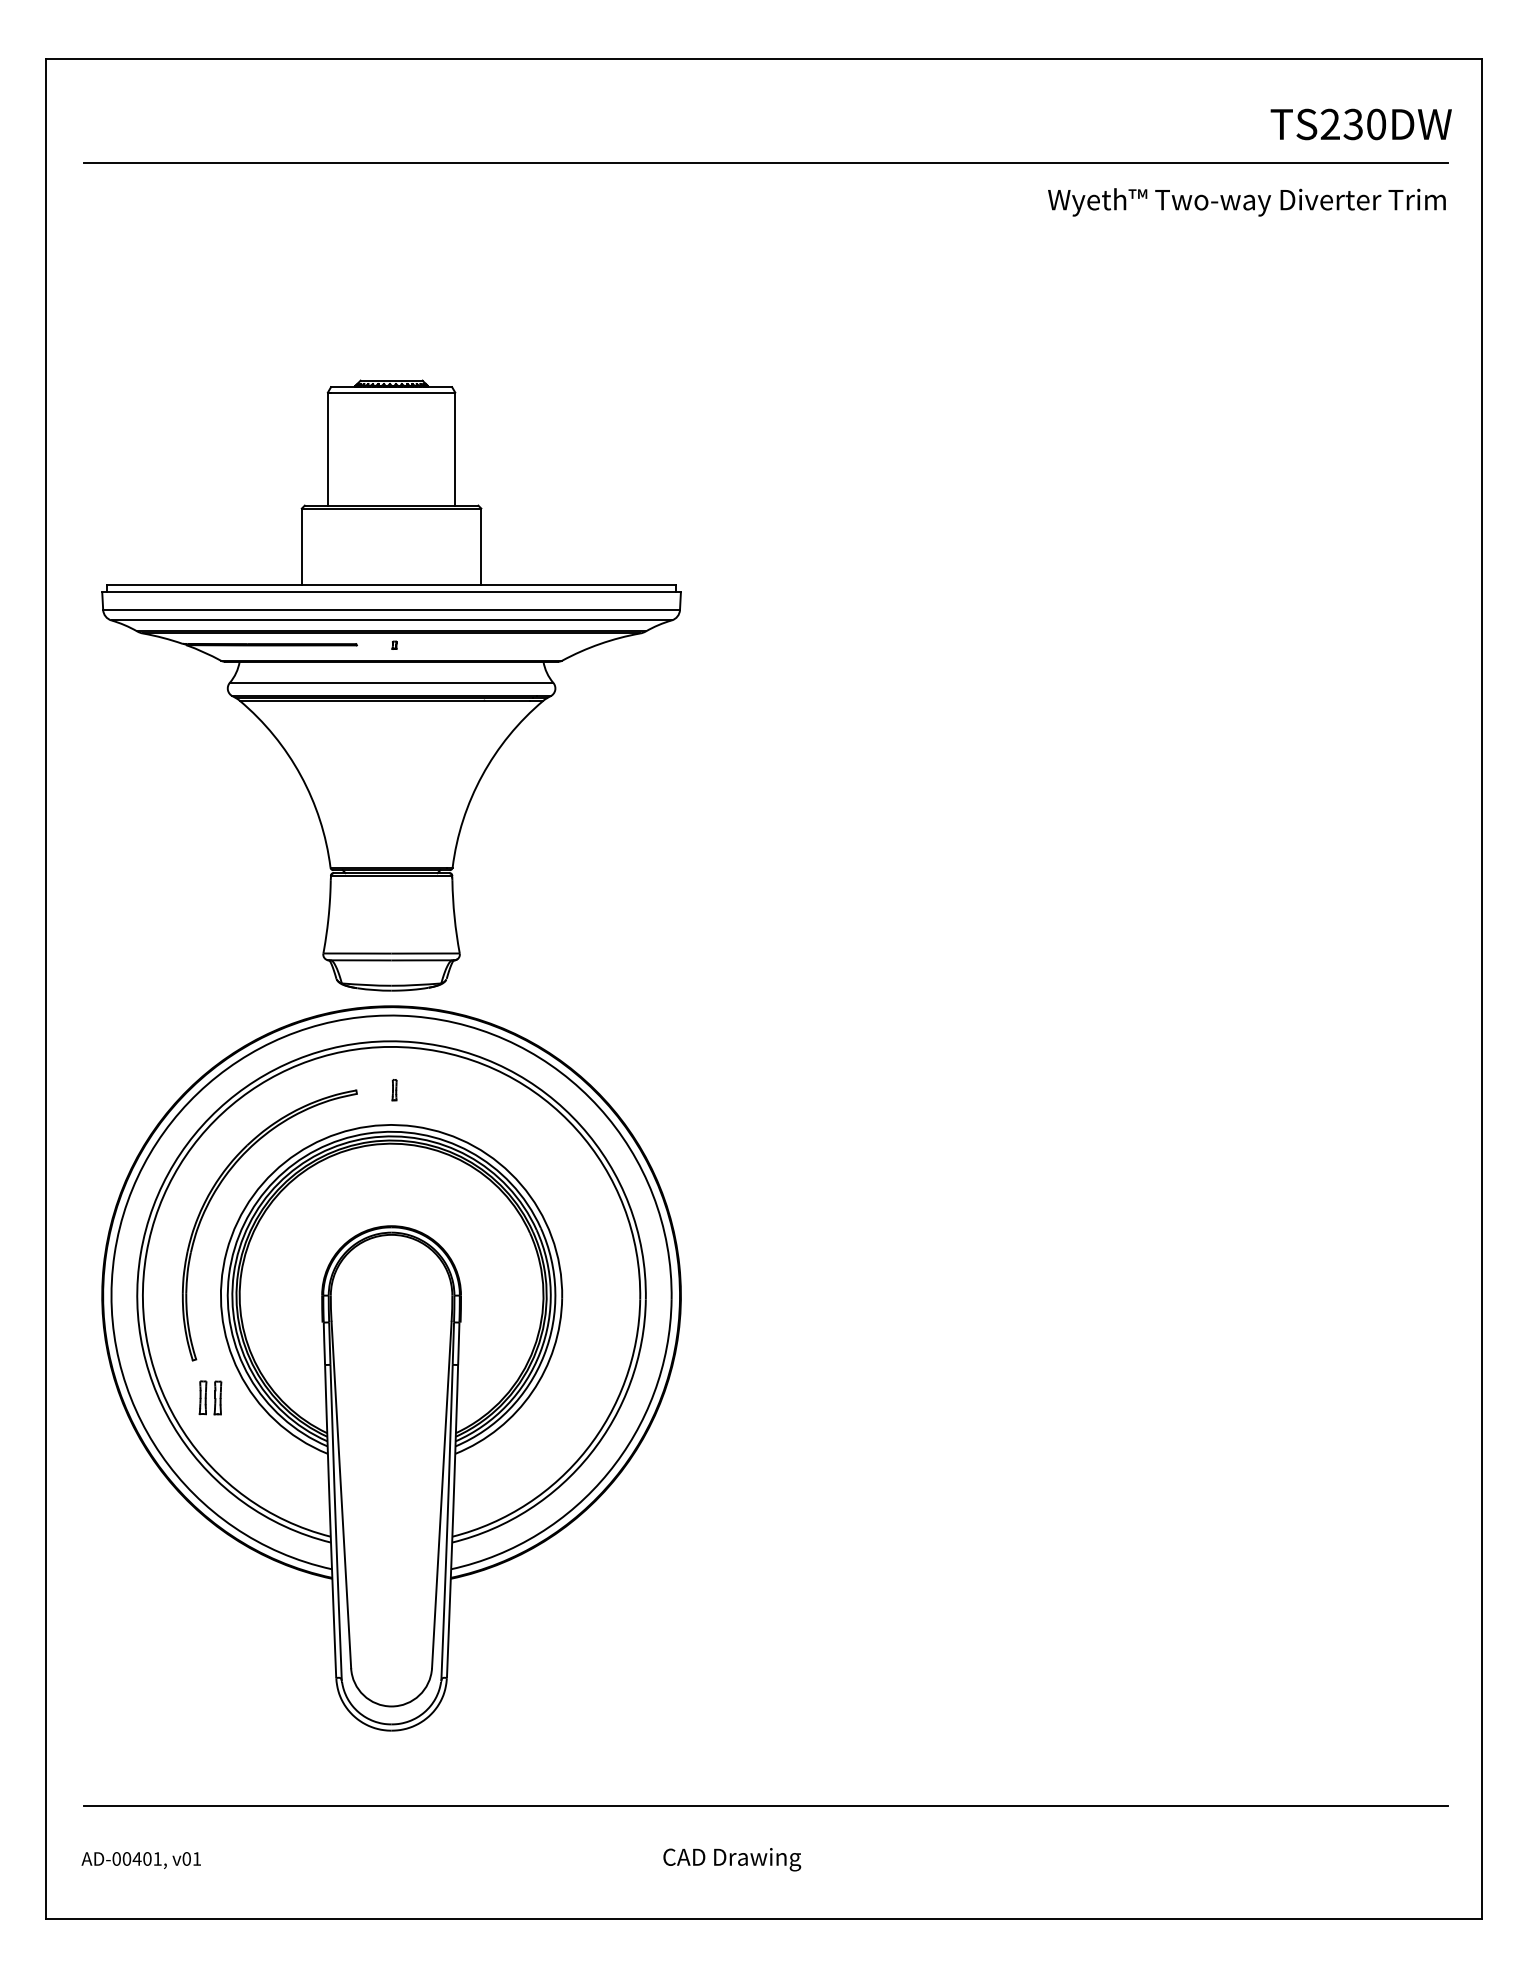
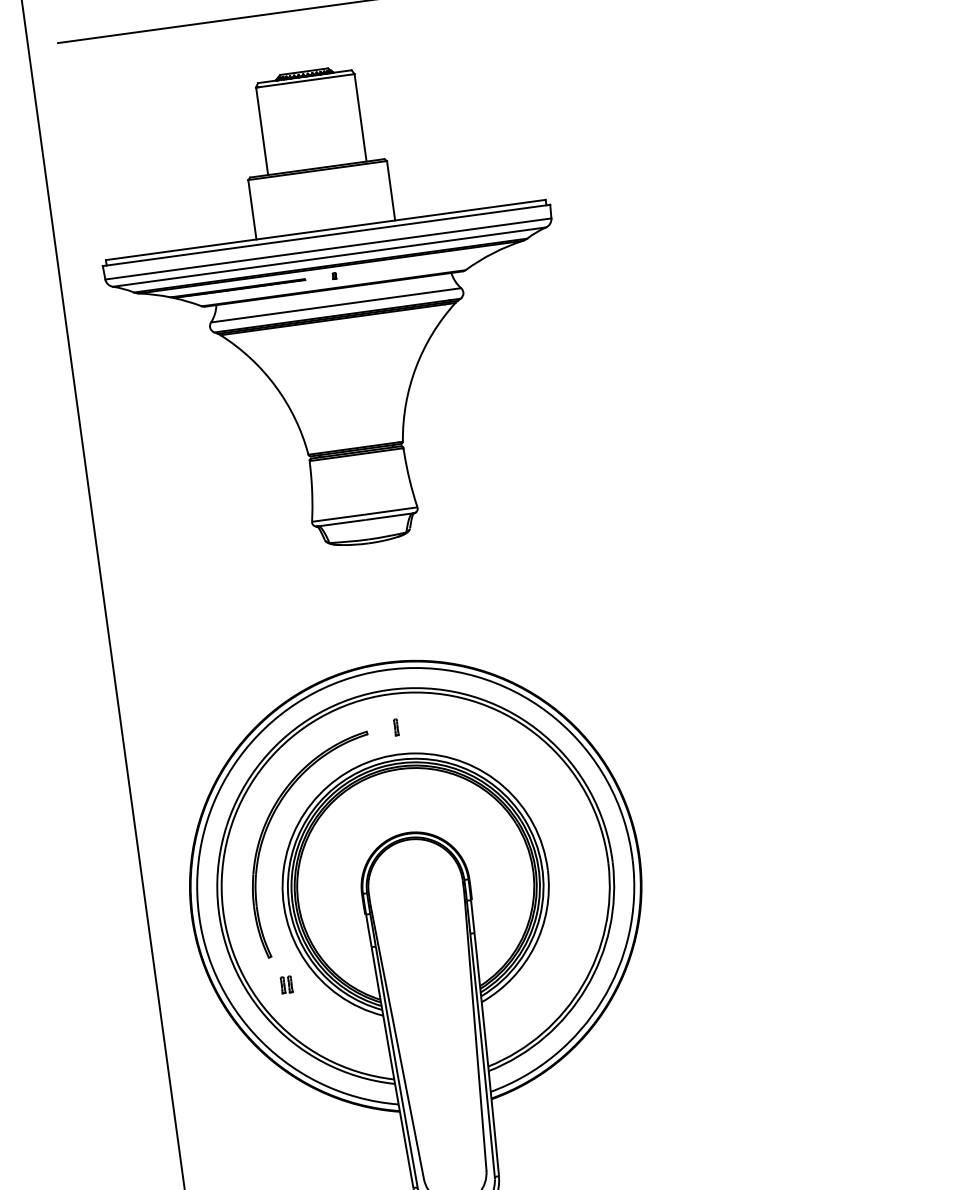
part: (391, 685) -> (336, 307), moved
part: (210, 1397) -> (286, 984), size x0.62

